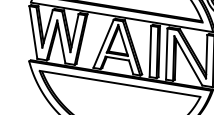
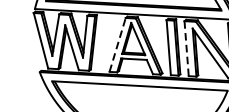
line: (103, 43) -> (117, 44), solid -> dashed
line: (166, 54) -> (186, 49), solid -> dashed

